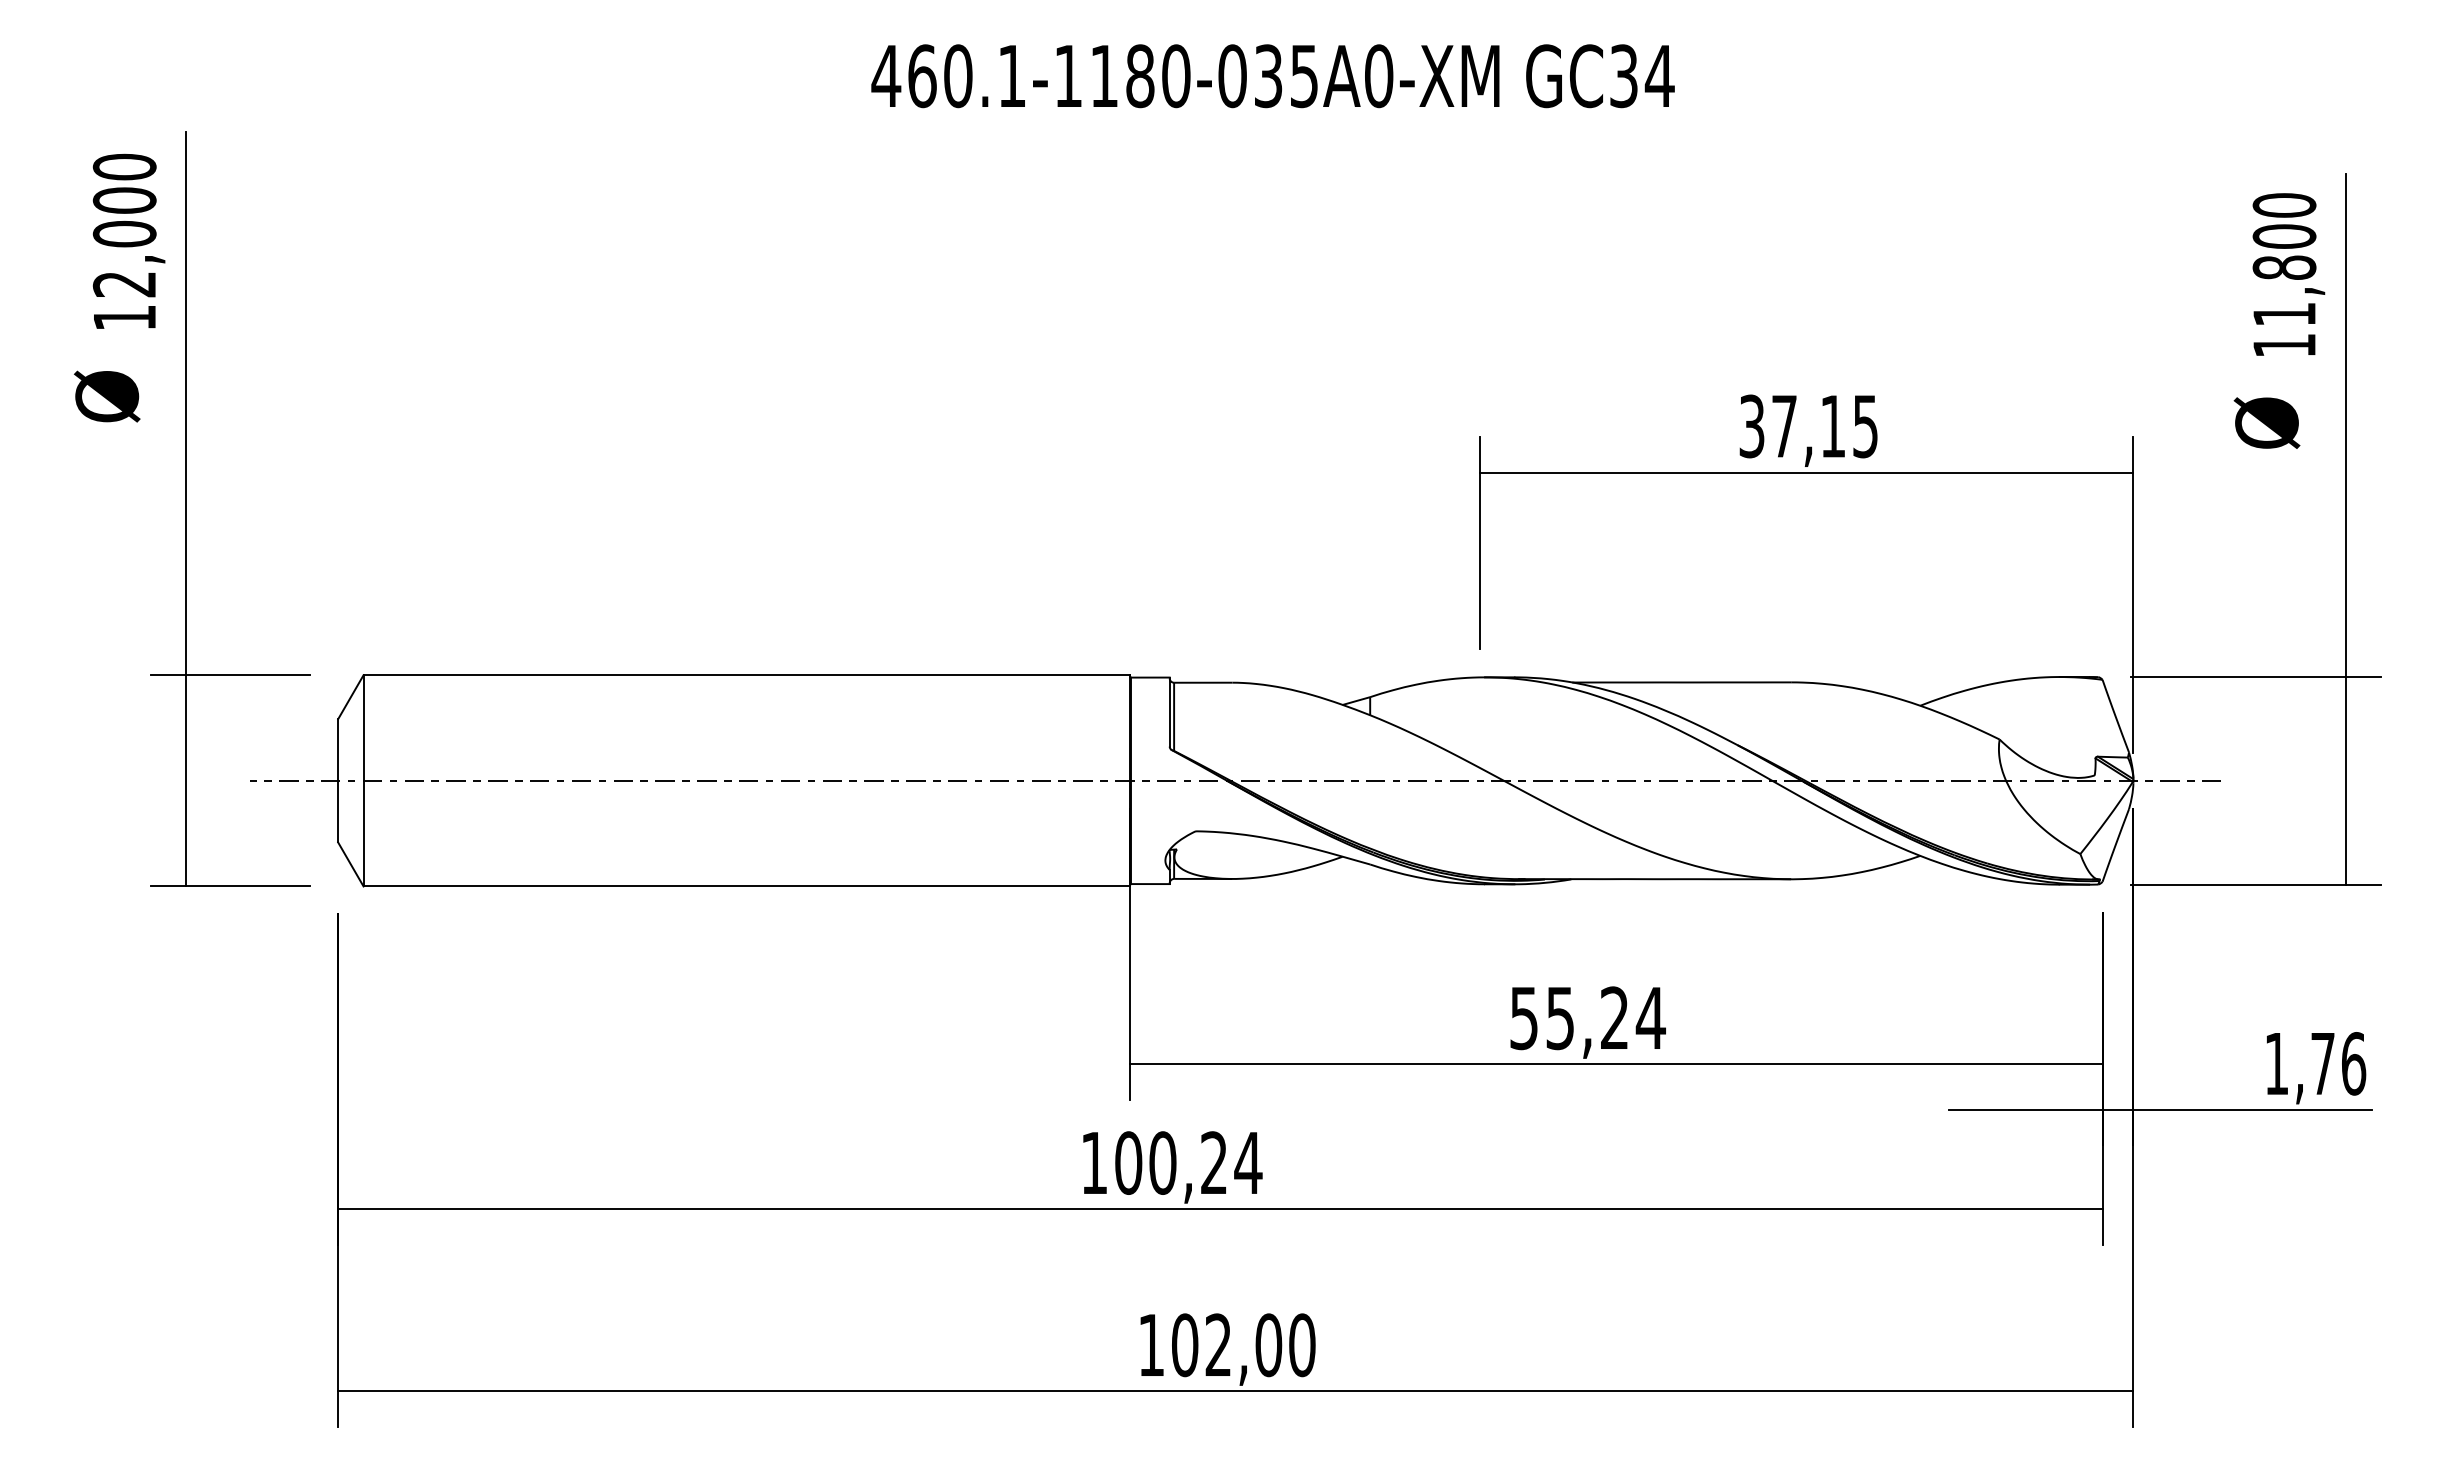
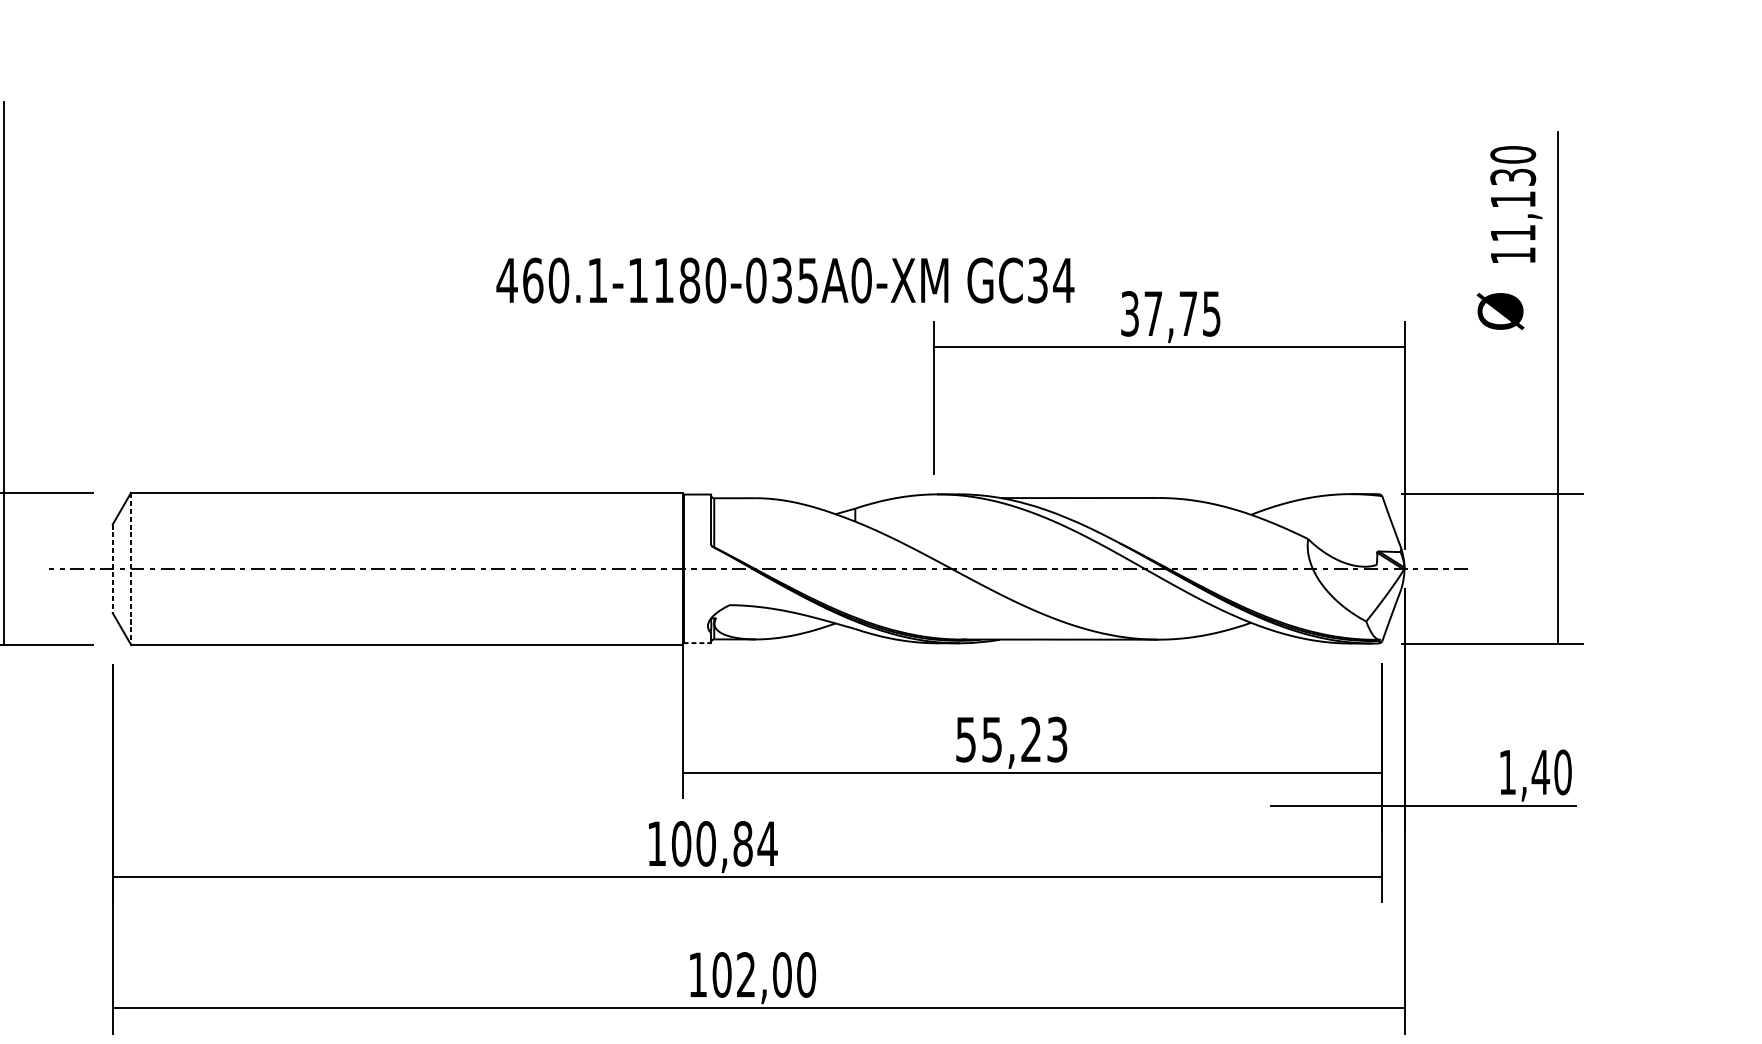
text: (1272, 76) -> (785, 280), moved
text: (2284, 251) -> (1513, 187), 11,800 -> 11,130
text: (1833, 426) -> (1188, 313), 37,15 -> 37,75
line: (338, 780) -> (113, 568), solid -> dashed
line: (363, 780) -> (131, 568), solid -> dashed
line: (1151, 884) -> (697, 643), solid -> dashed
text: (1650, 1018) -> (1057, 739), 55,24 -> 55,23
text: (2338, 1063) -> (1552, 772), 1,76 -> 1,40
text: (1213, 1162) -> (742, 843), 100,24 -> 100,84

